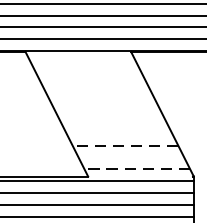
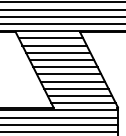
line: (82, 63) -> (50, 38), added
line: (89, 74) -> (54, 45), added
line: (96, 86) -> (58, 52), added
line: (101, 99) -> (61, 60), added
line: (107, 110) -> (65, 67), added
line: (112, 122) -> (68, 74), added
line: (119, 133) -> (72, 81), added
line: (124, 145) -> (75, 88), dashed -> solid
line: (130, 158) -> (79, 96), added
line: (137, 169) -> (83, 103), dashed -> solid

